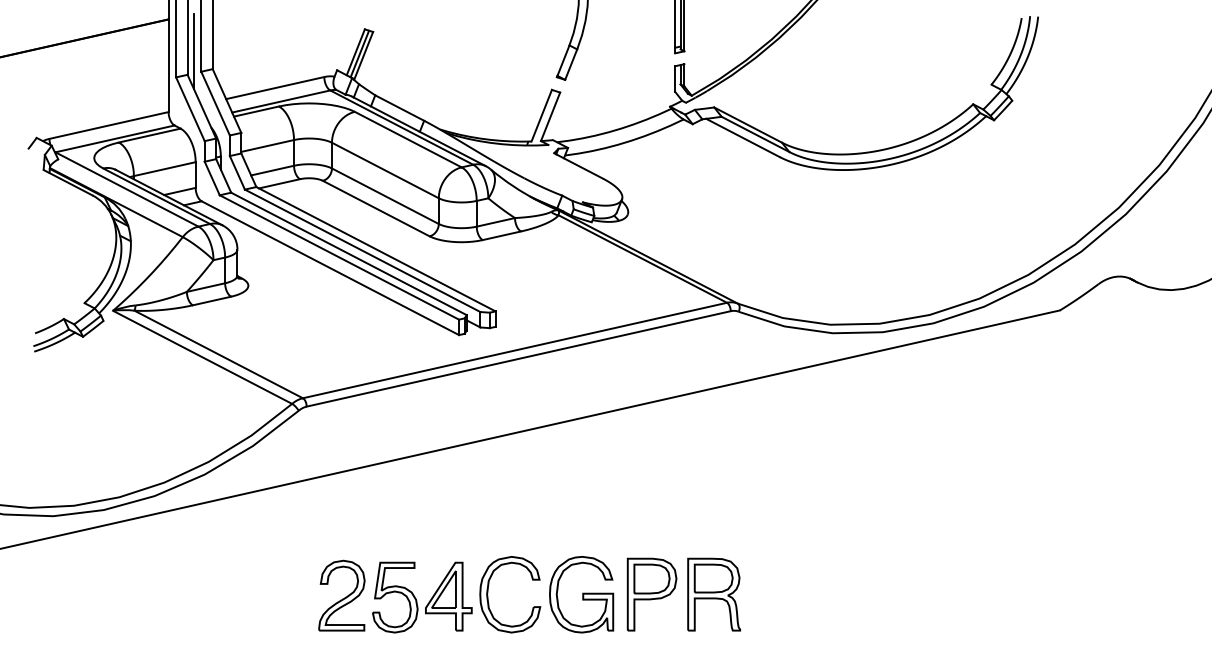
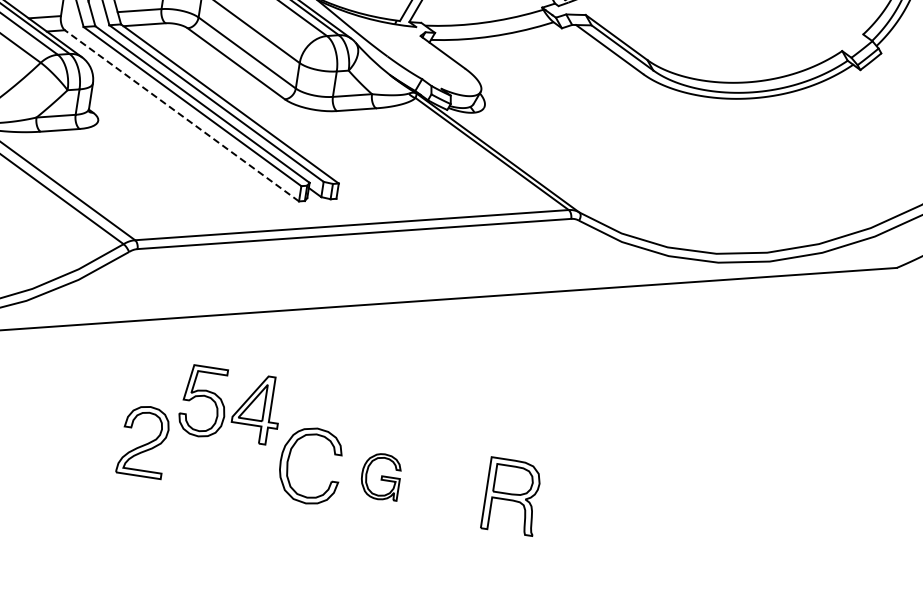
line: (329, 267) -> (181, 115), solid -> dashed
part: (581, 594) -> (380, 476), size x0.6
part: (651, 594) -> (450, 486), removed
part: (422, 597) -> (230, 405), moved

